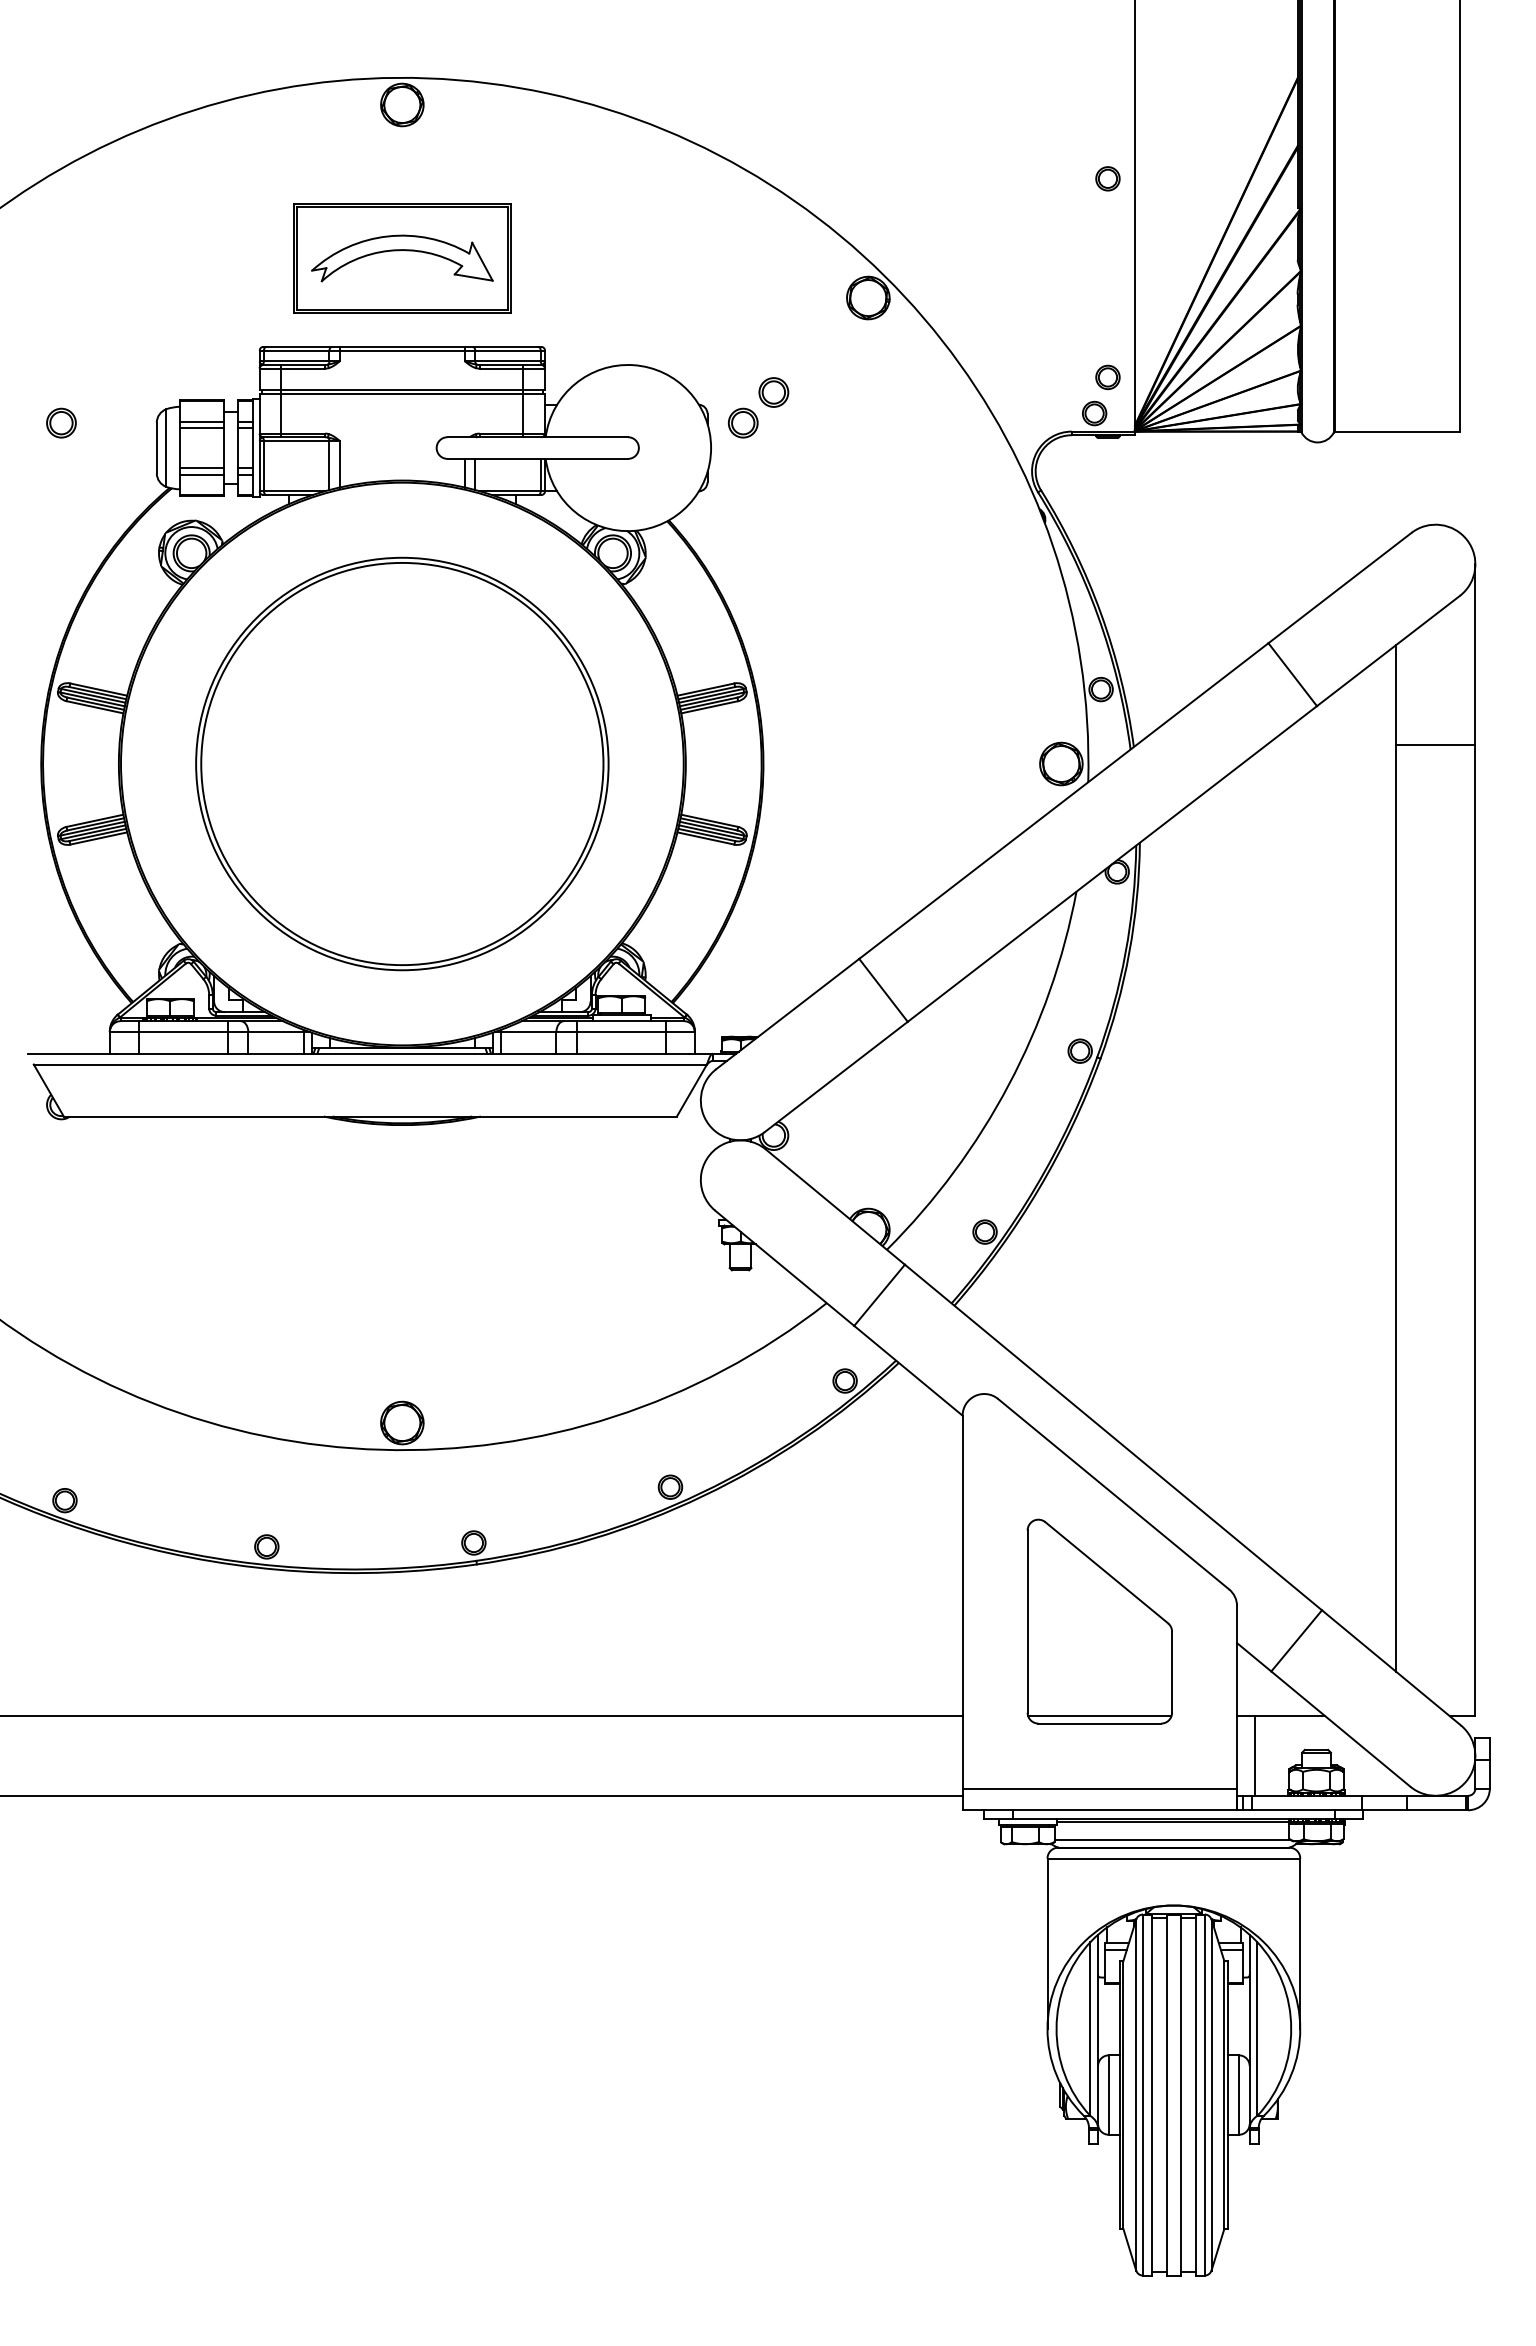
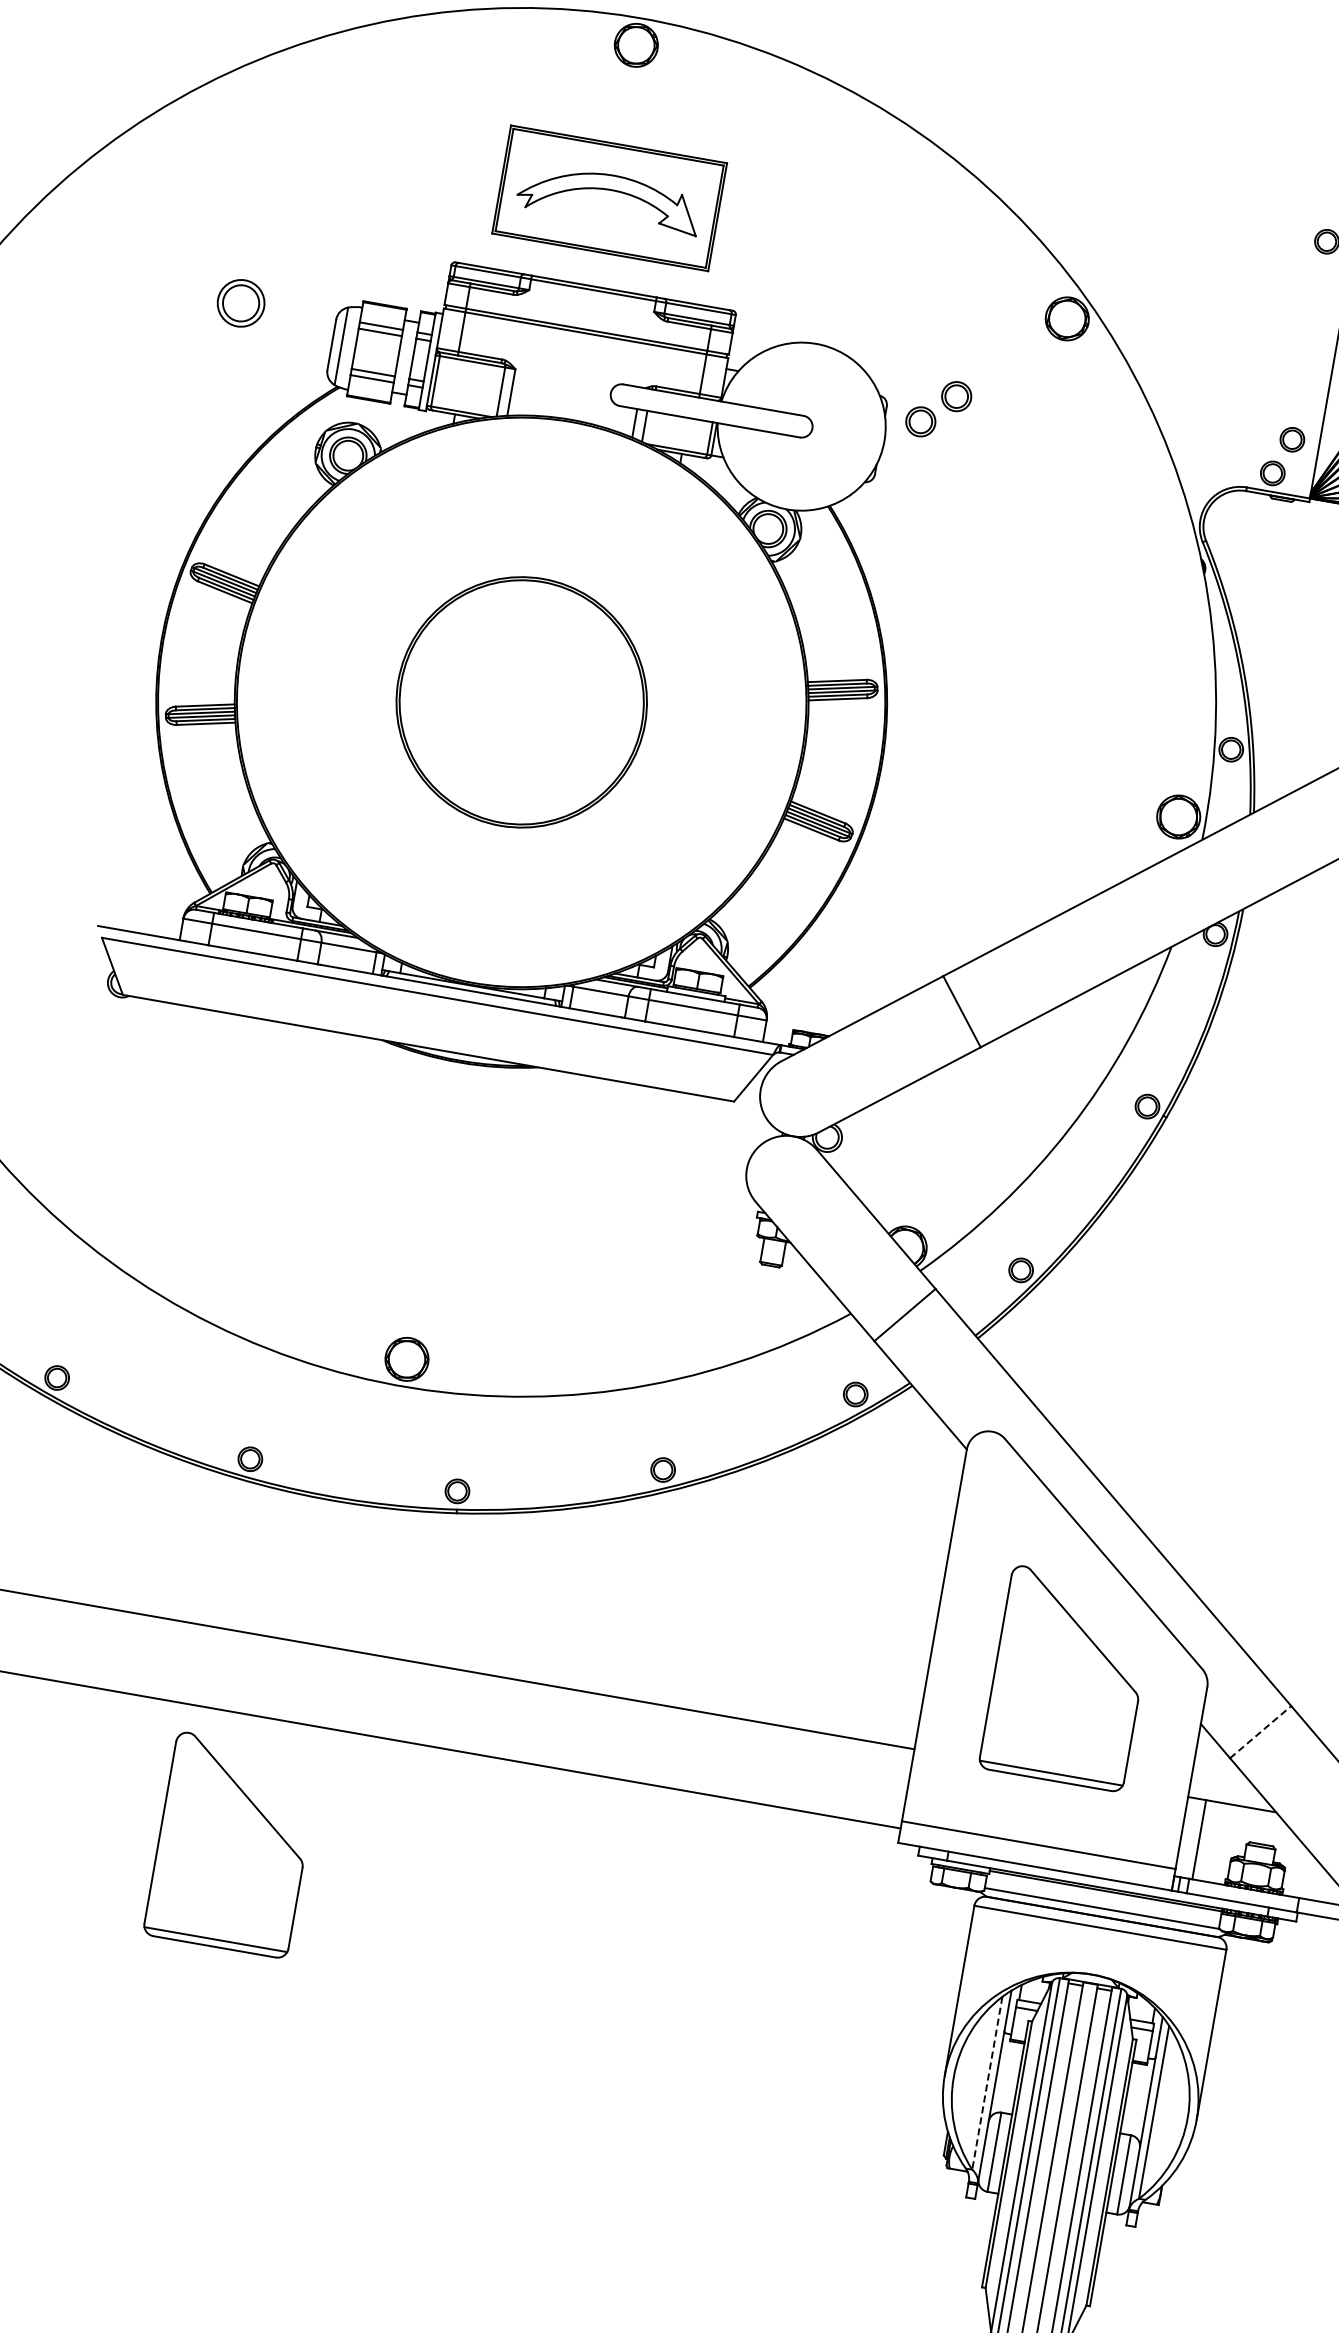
part: (61, 422) -> (241, 302), size x1.6
part: (402, 763) -> (521, 701), size x0.6
line: (1296, 1640) -> (1260, 1731), solid -> dashed
part: (314, 1925) -> (232, 1845), added
line: (1090, 2029) -> (987, 2083), solid -> dashed

